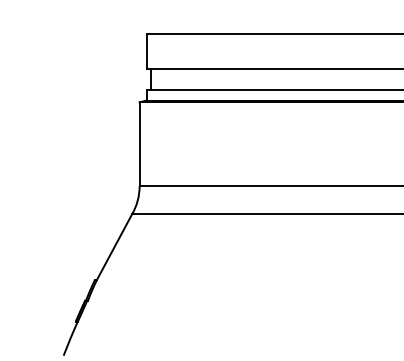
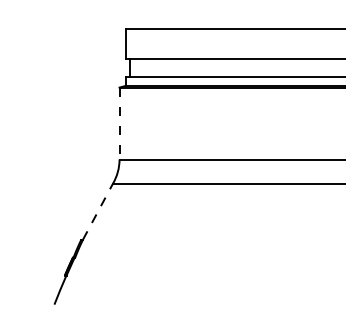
line: (139, 144) -> (119, 123), solid -> dashed
line: (114, 246) -> (98, 211), solid -> dashed

